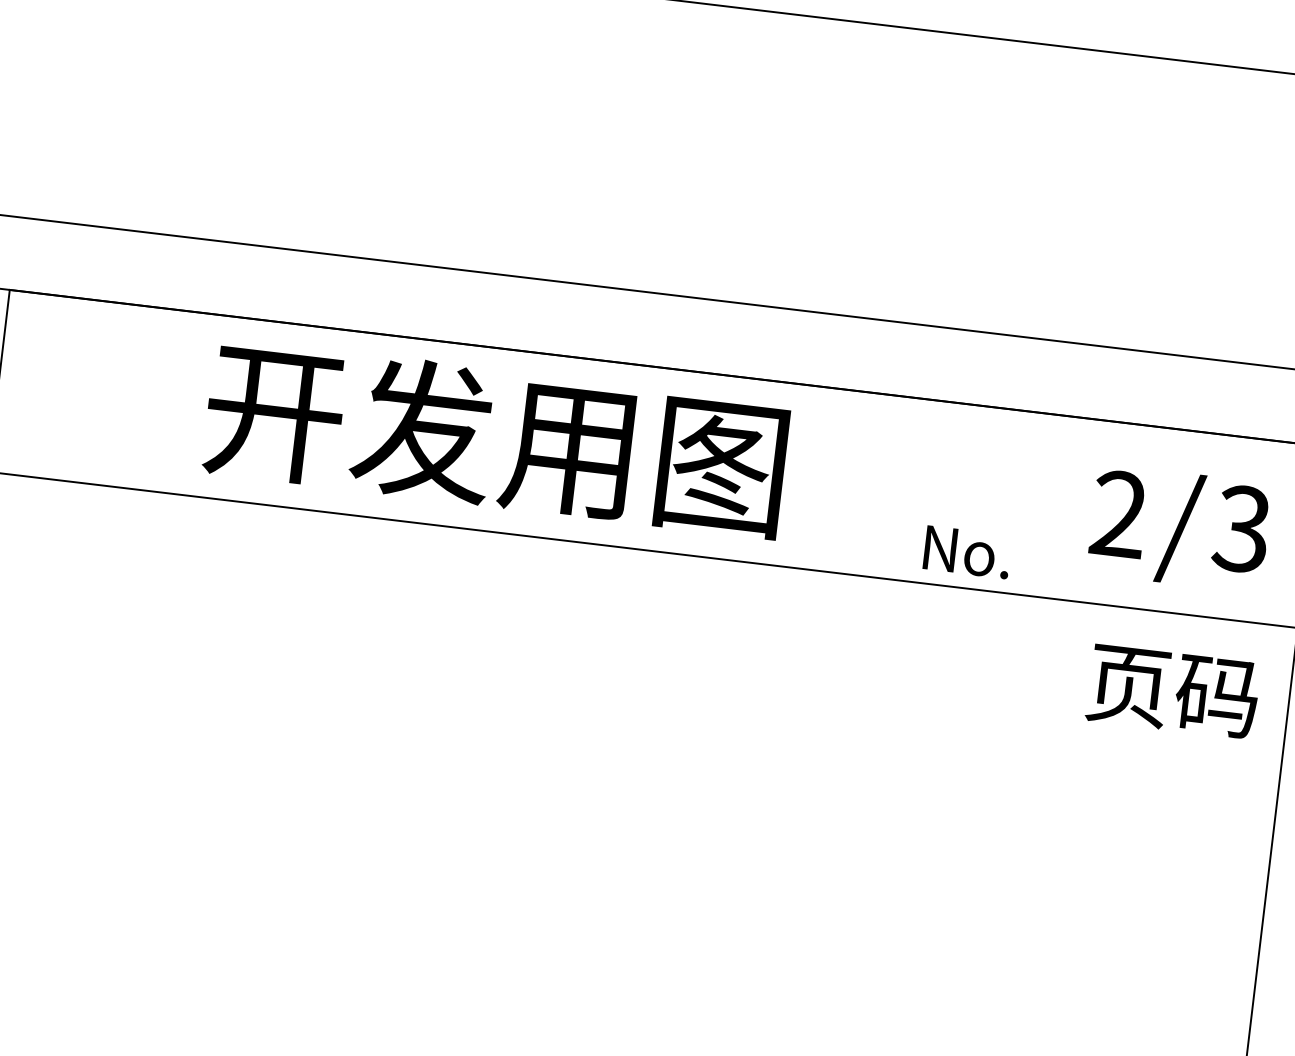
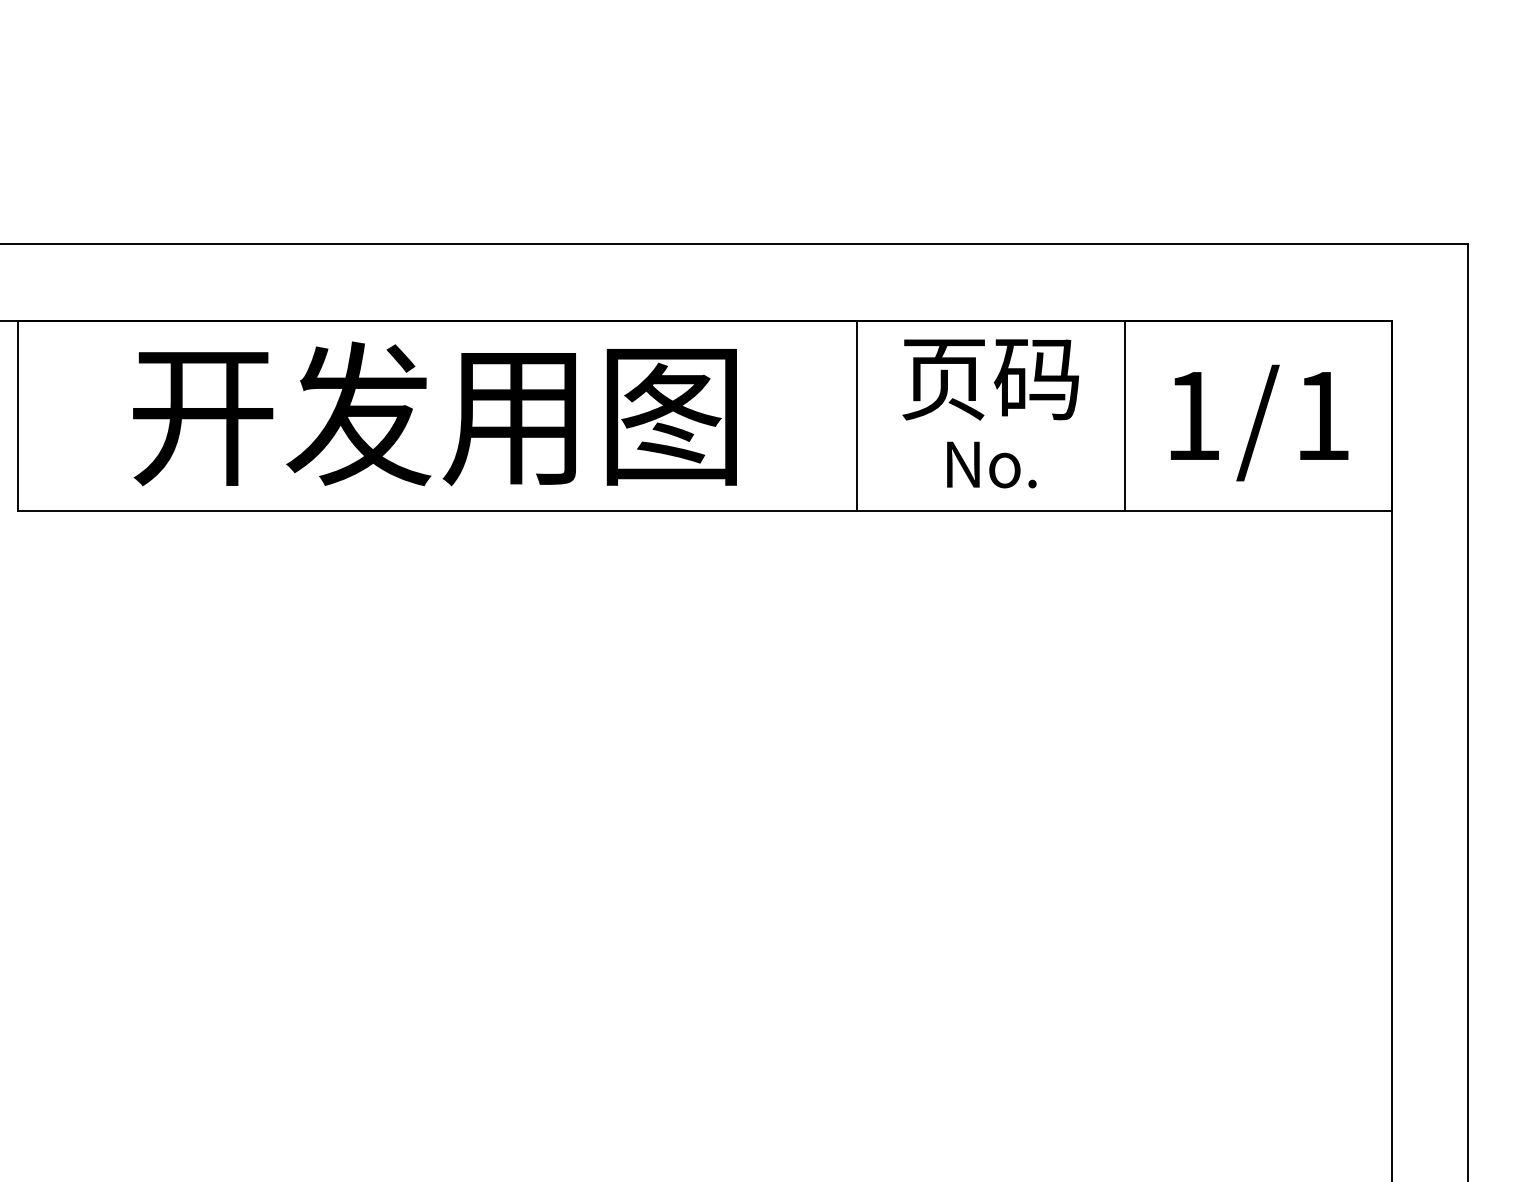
text: (495, 437) -> (434, 413), moved
line: (799, 475) -> (857, 415), added
line: (1053, 506) -> (1124, 415), added
text: (1118, 512) -> (1192, 414), 2 -> 1
text: (1241, 528) -> (1321, 415), 3 -> 1
text: (967, 551) -> (991, 464), moved
text: (1172, 691) -> (990, 379), moved

